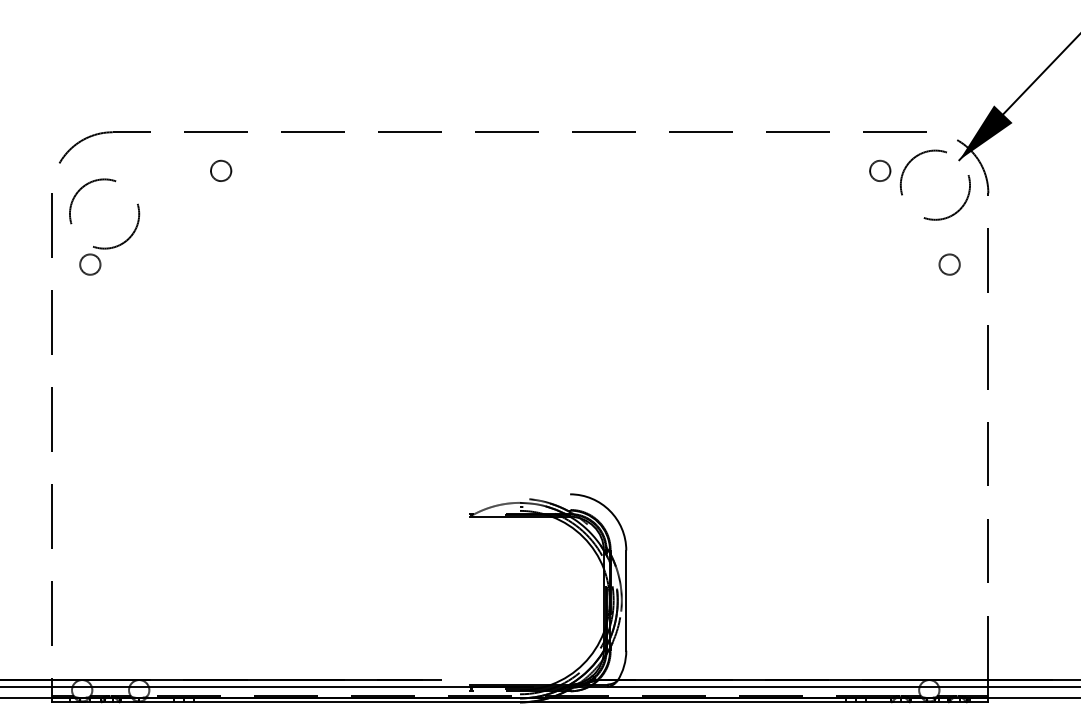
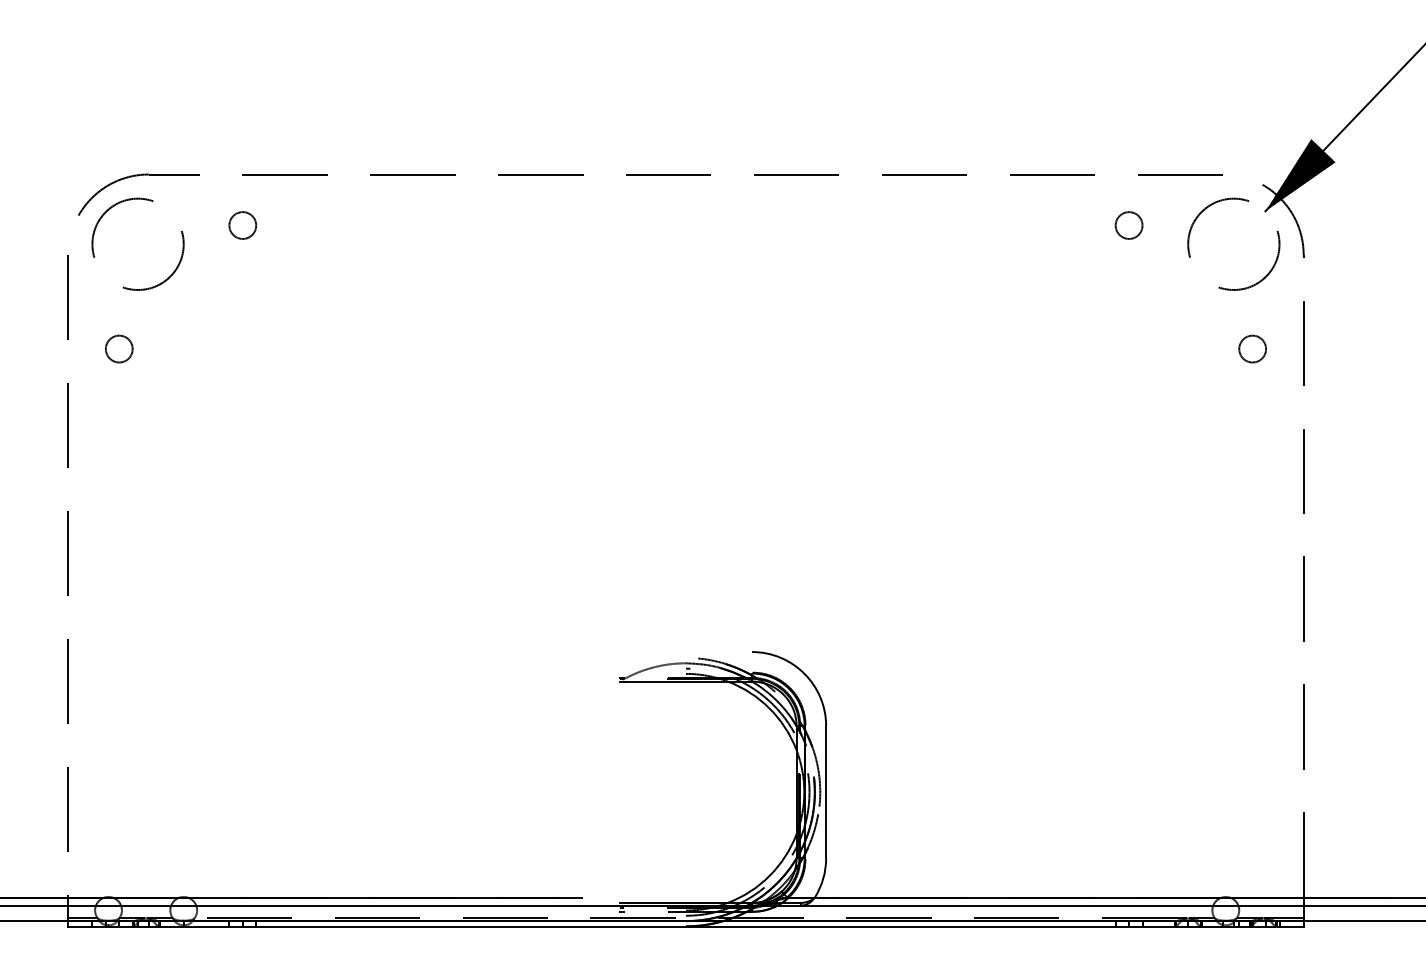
part: (220, 170) -> (242, 225), moved
part: (879, 170) -> (1128, 225), moved
part: (89, 183) -> (118, 204), moved

